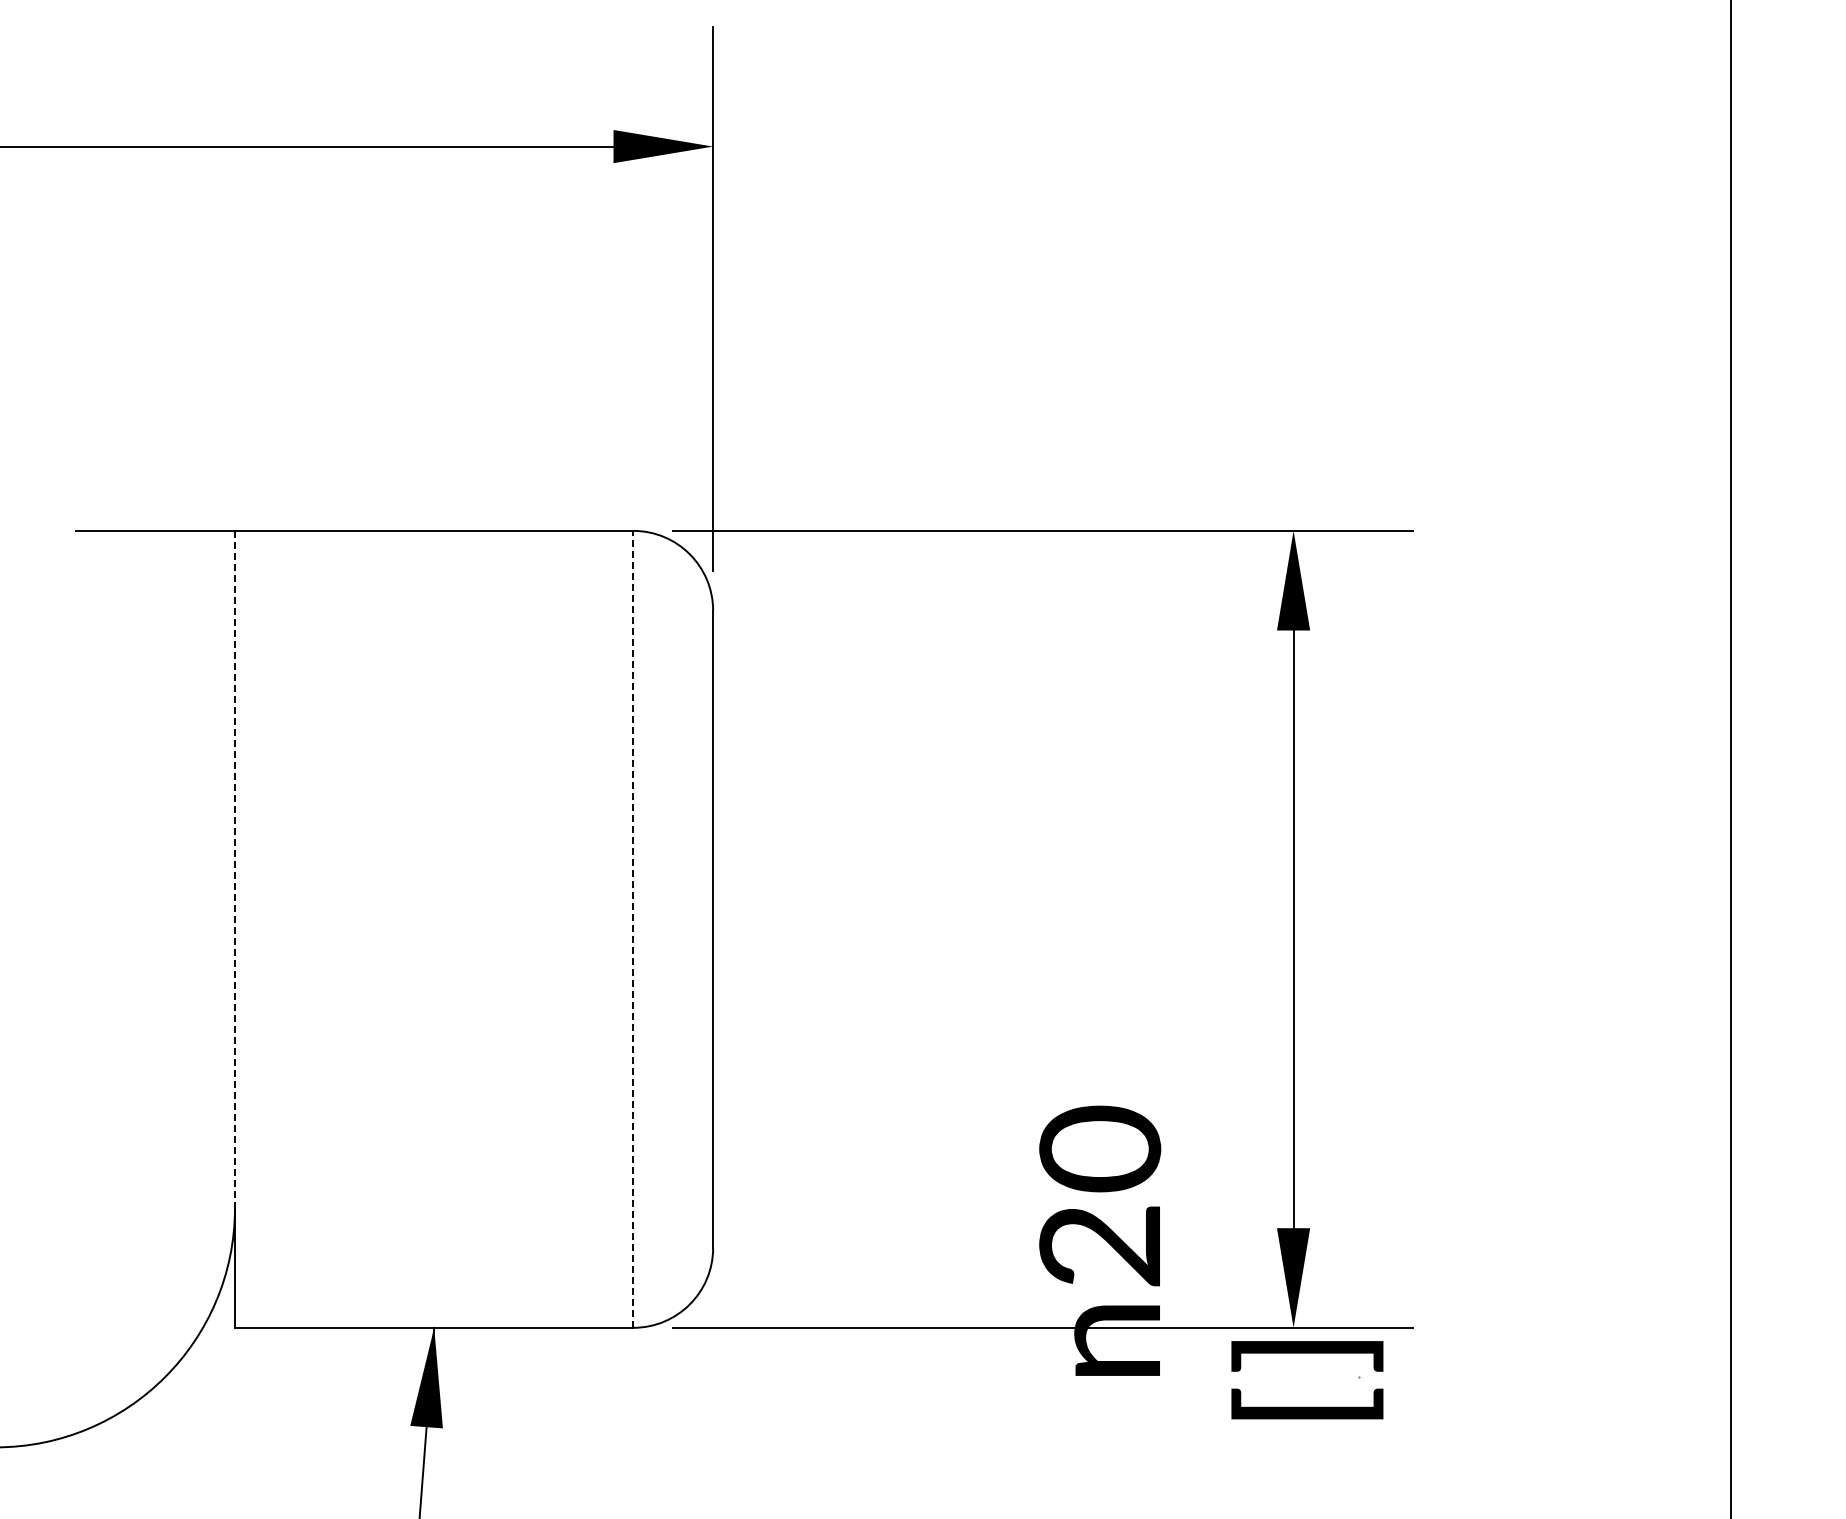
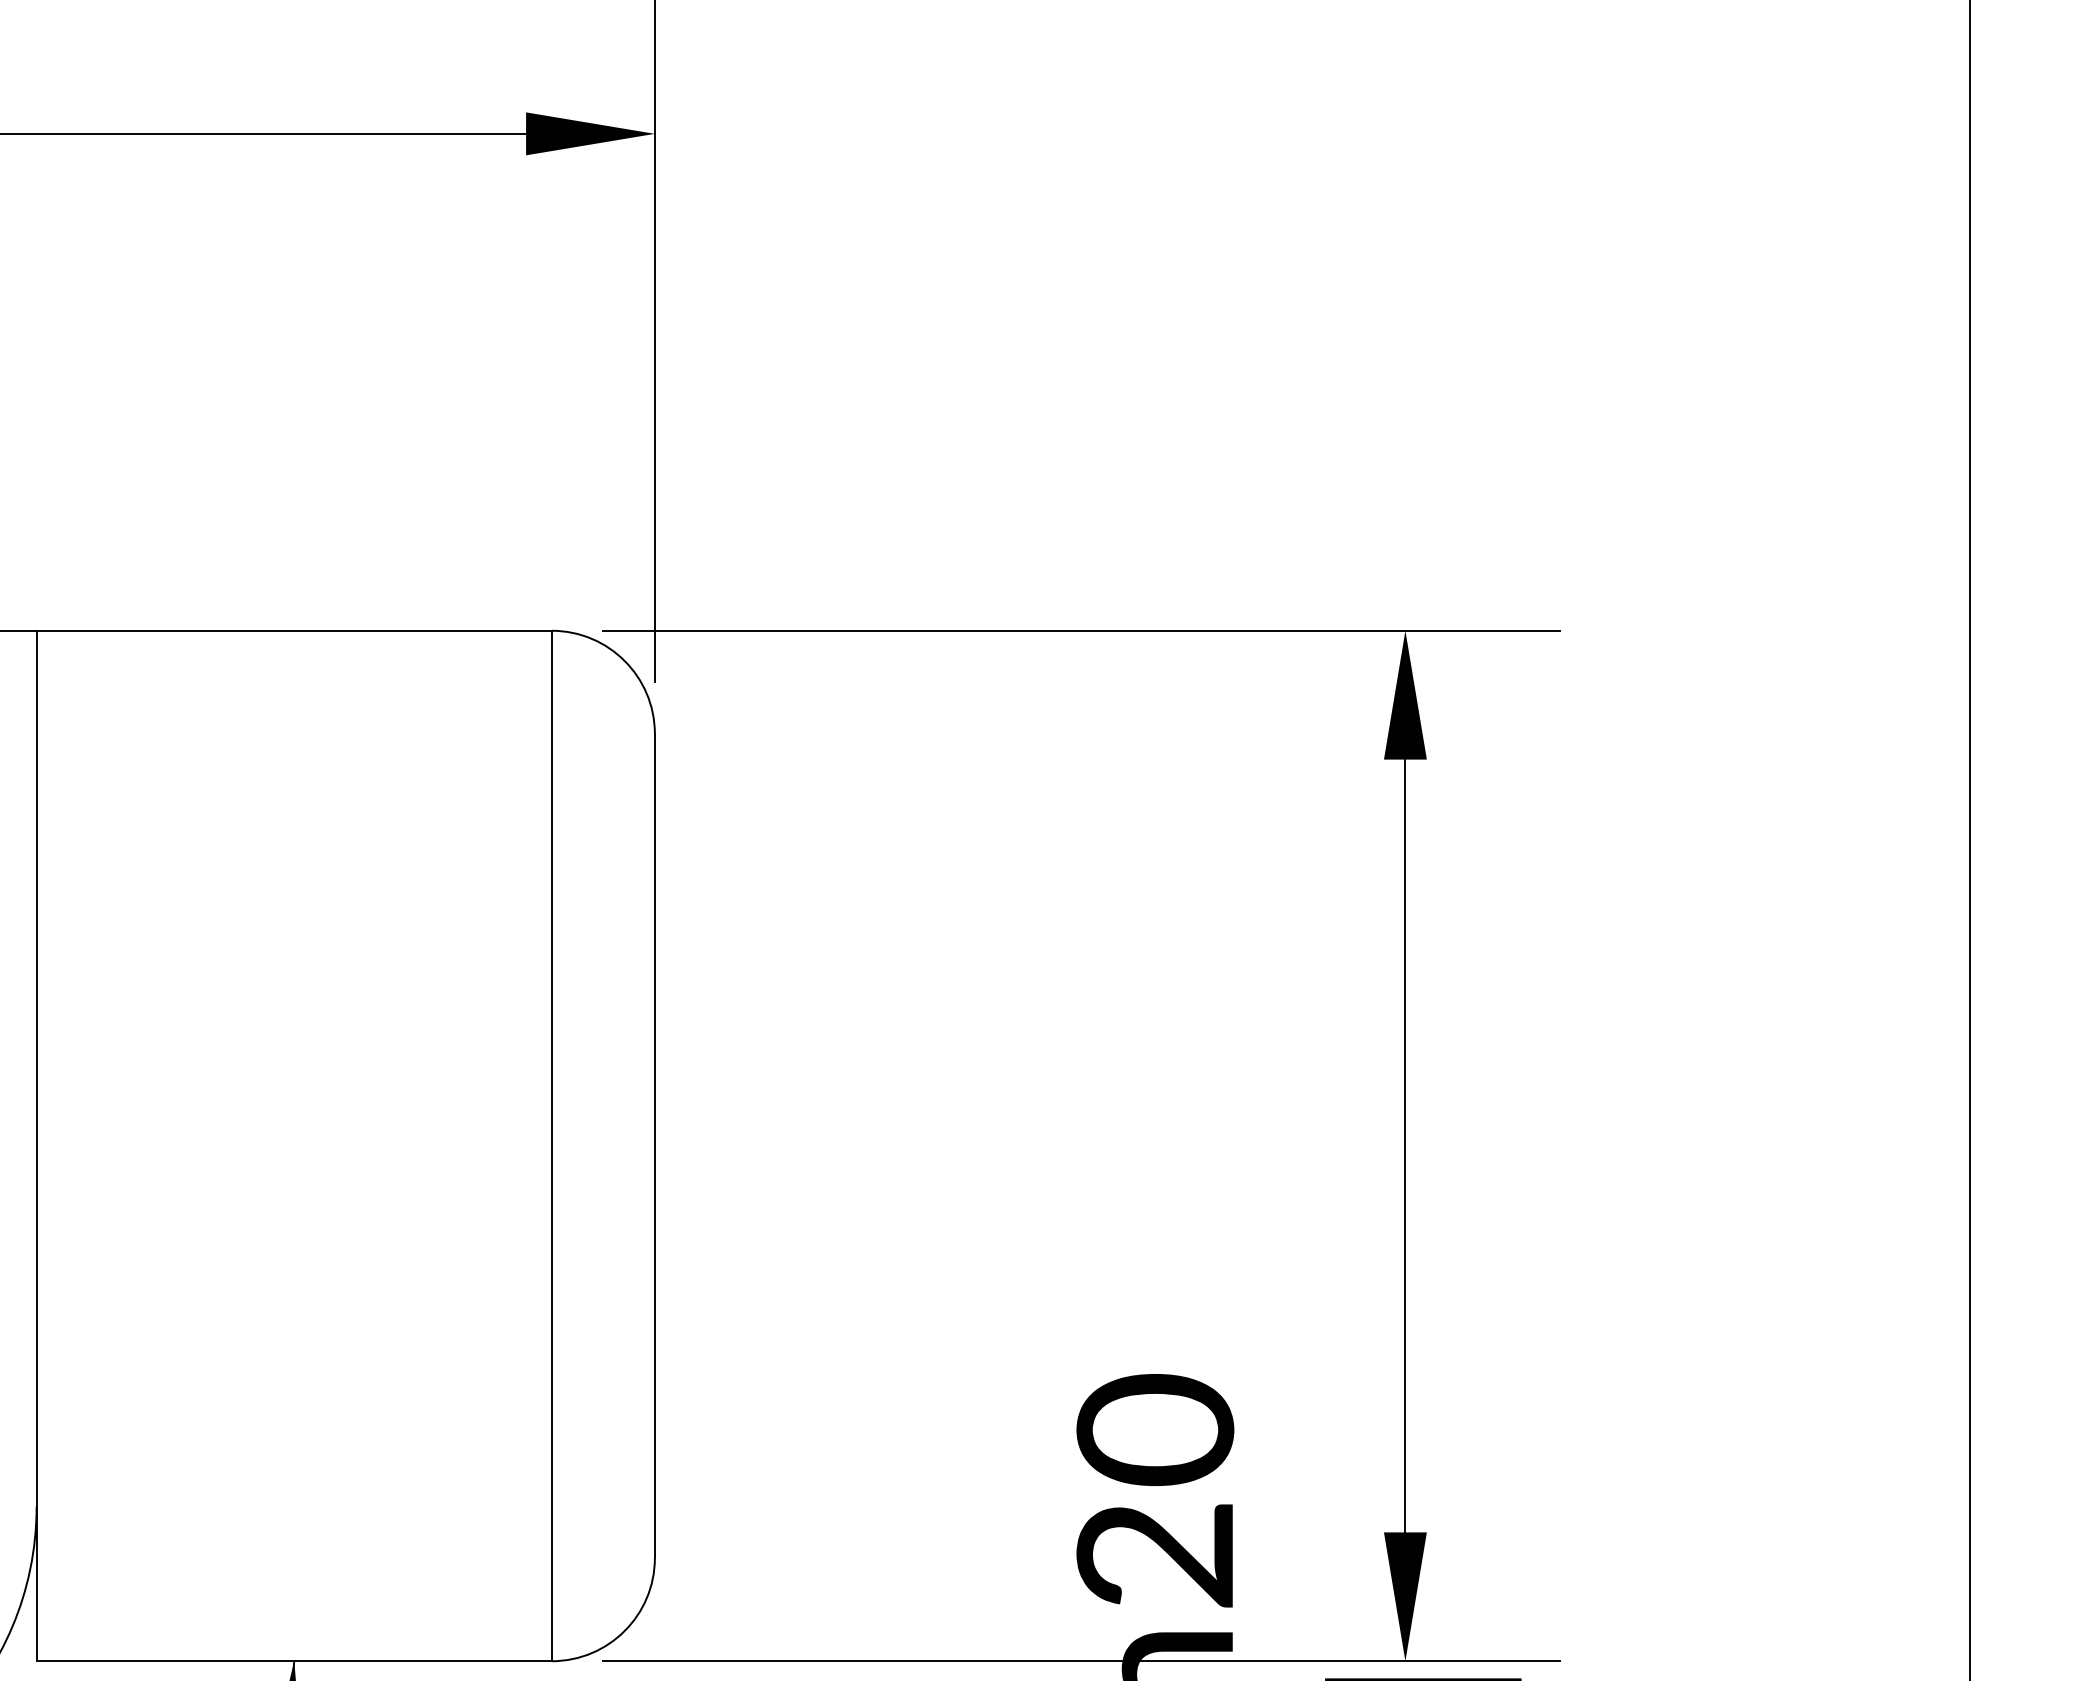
line: (234, 869) -> (36, 1068), dashed -> solid
line: (633, 928) -> (551, 1144), dashed -> solid

